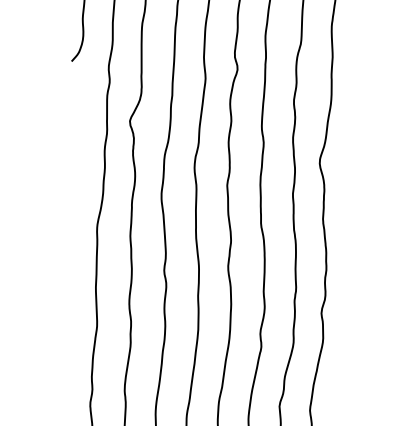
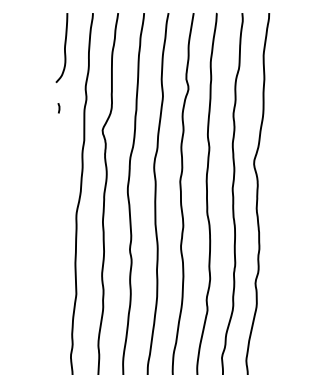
curve: (74, 93) -> (58, 108), added

